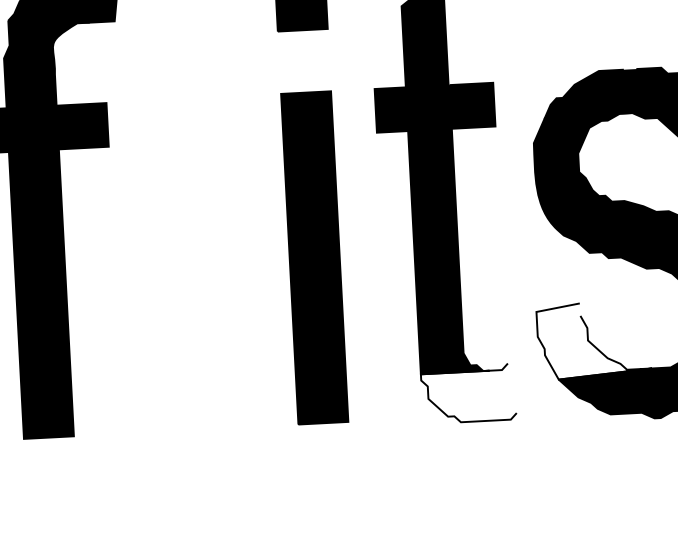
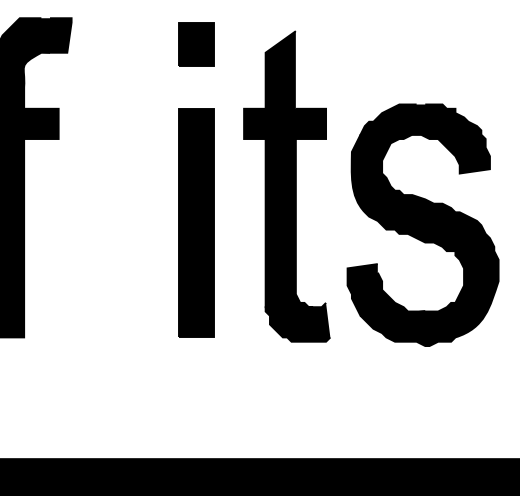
fill: (594, 339) -> (386, 289), added
fill: (468, 392) -> (297, 321), added

